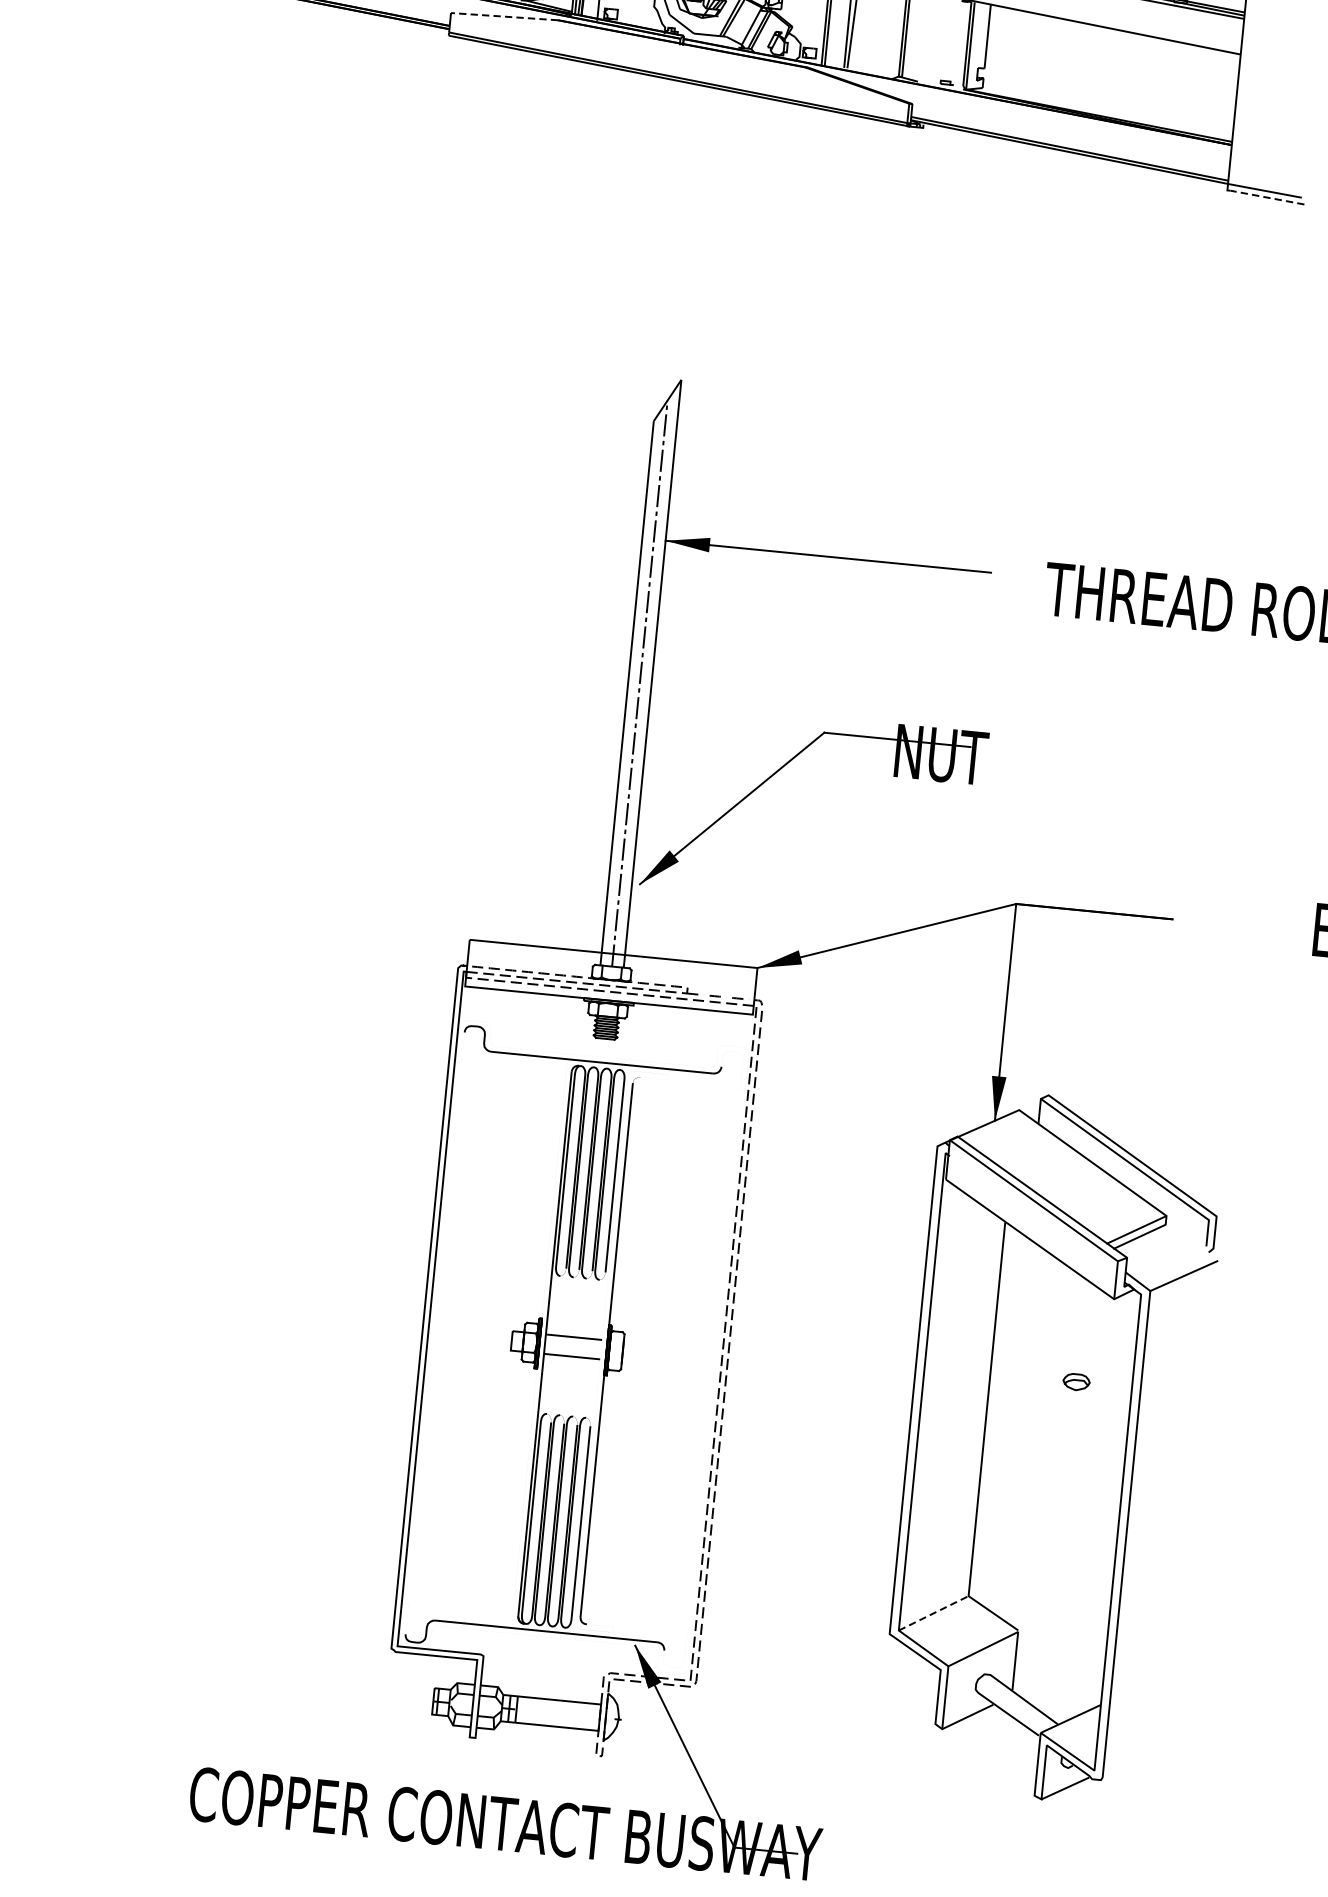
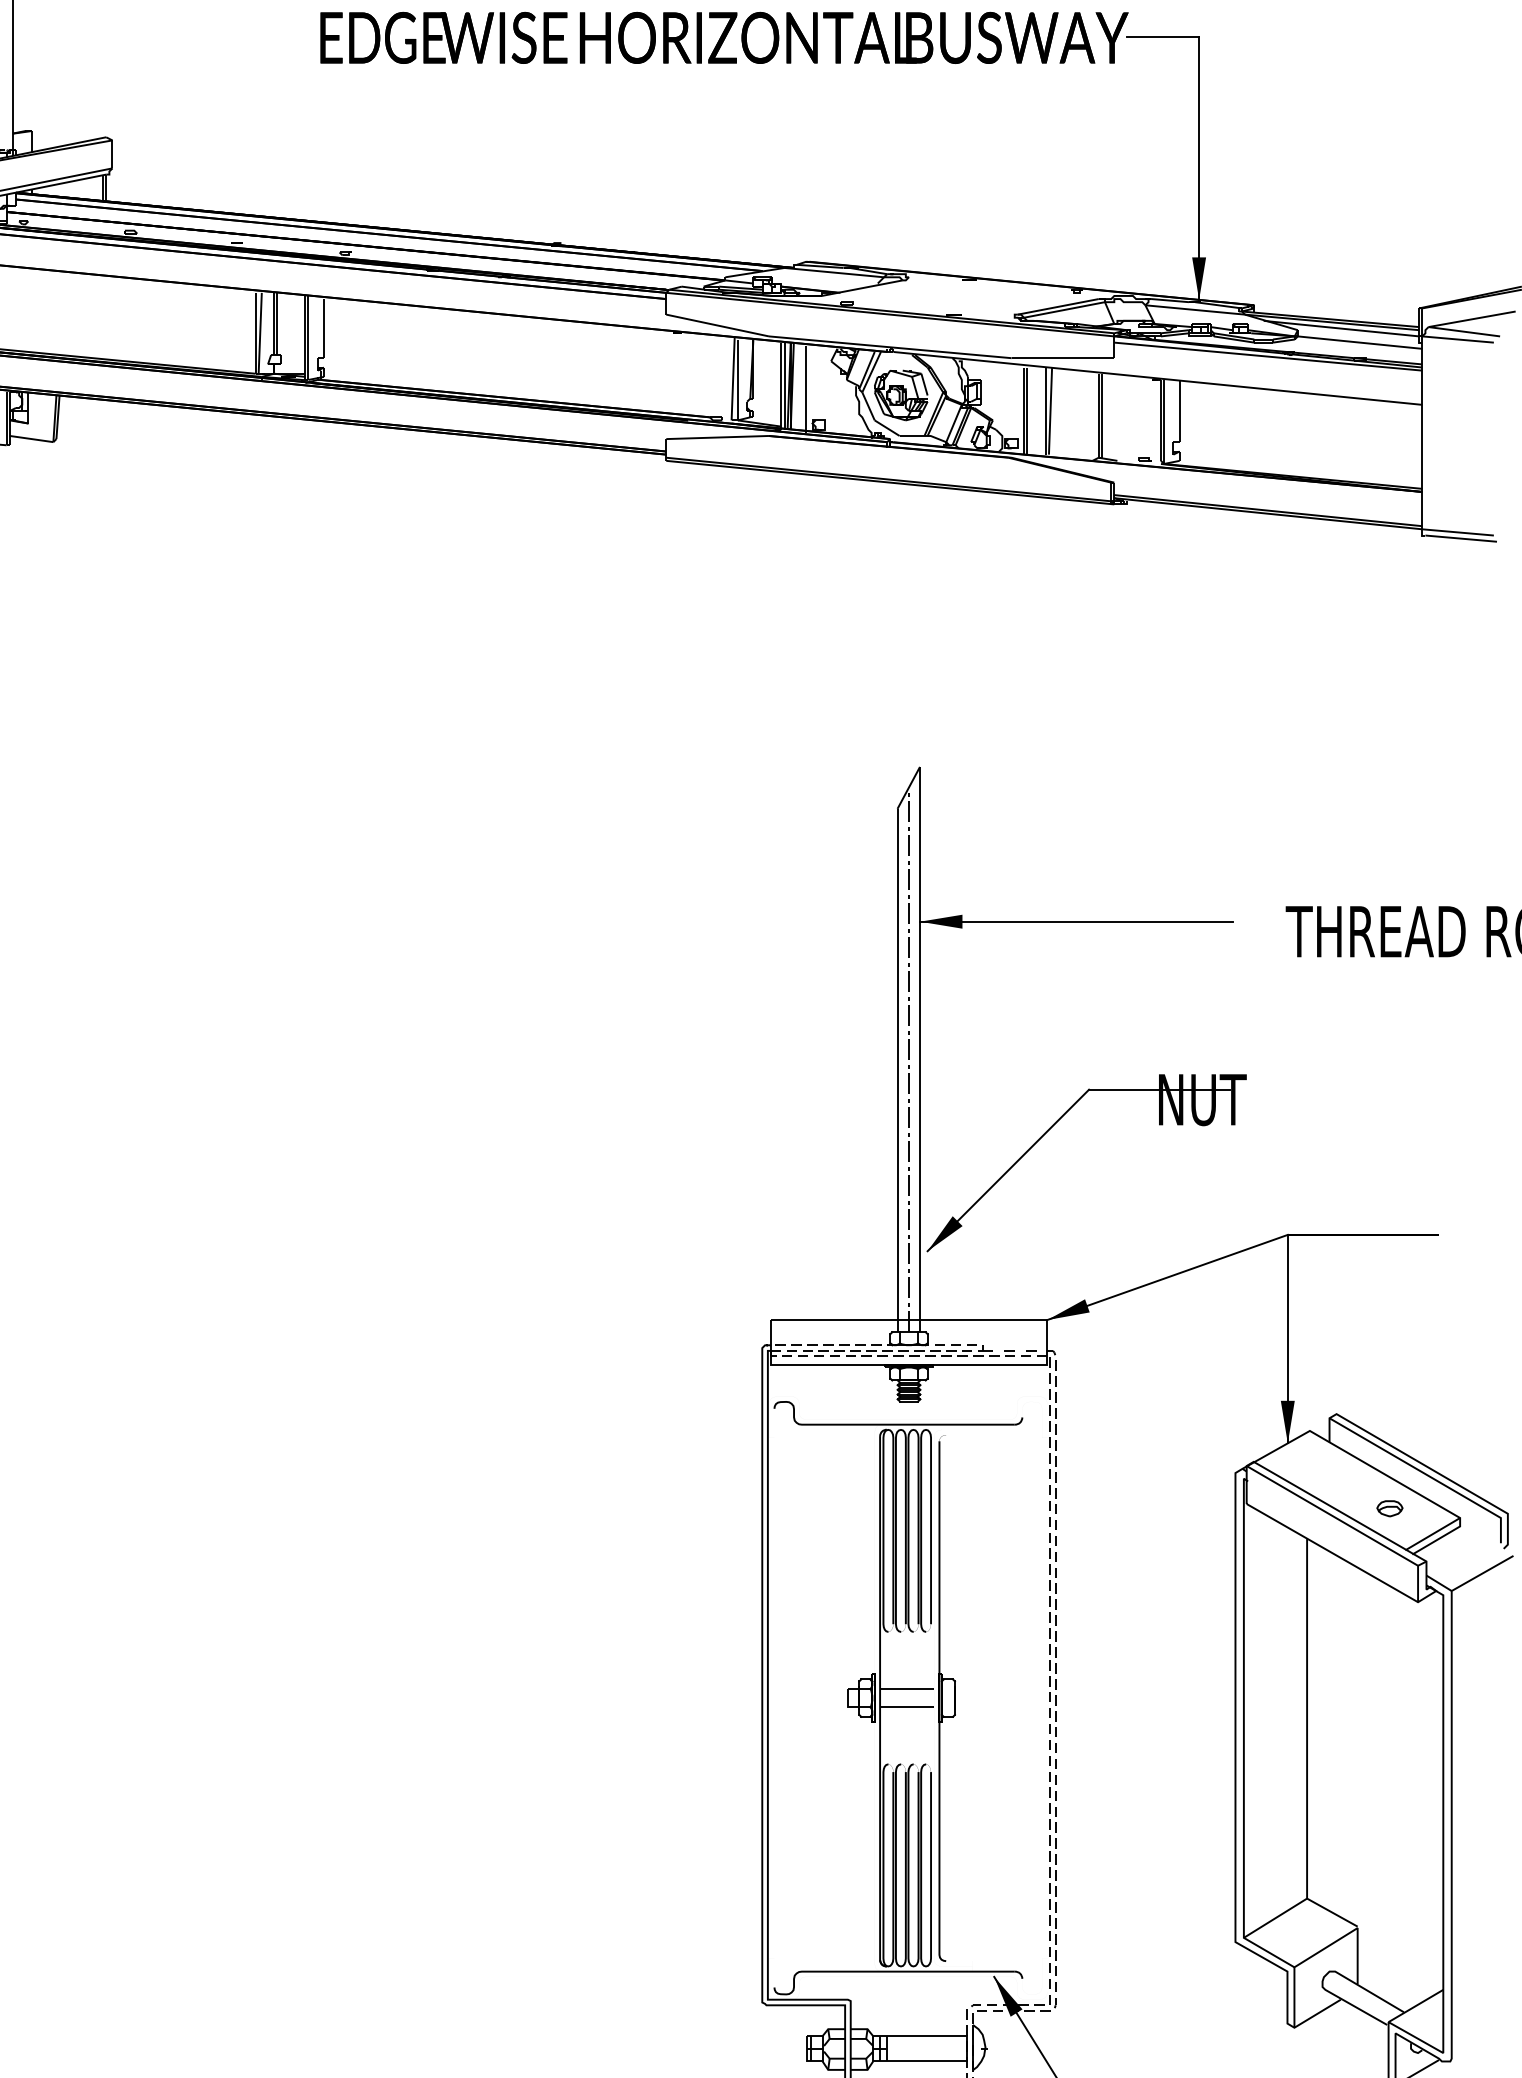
line: (504, 16) -> (717, 437), dashed -> solid
line: (1267, 197) -> (1461, 538), dashed -> solid
part: (1076, 1381) -> (1389, 1508), moved
line: (933, 1612) -> (1275, 1917), dashed -> solid

